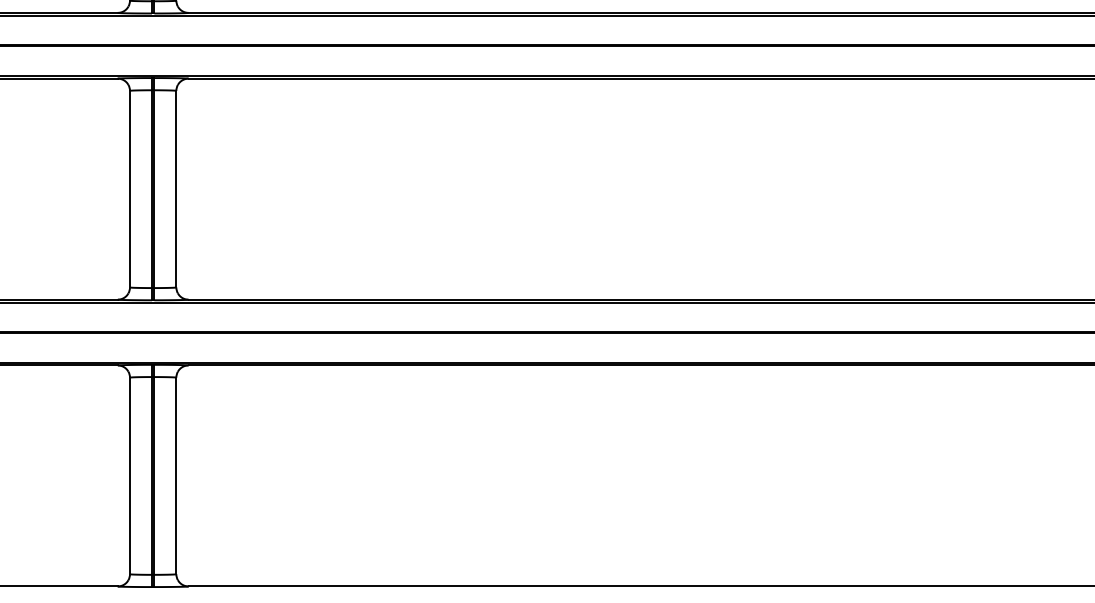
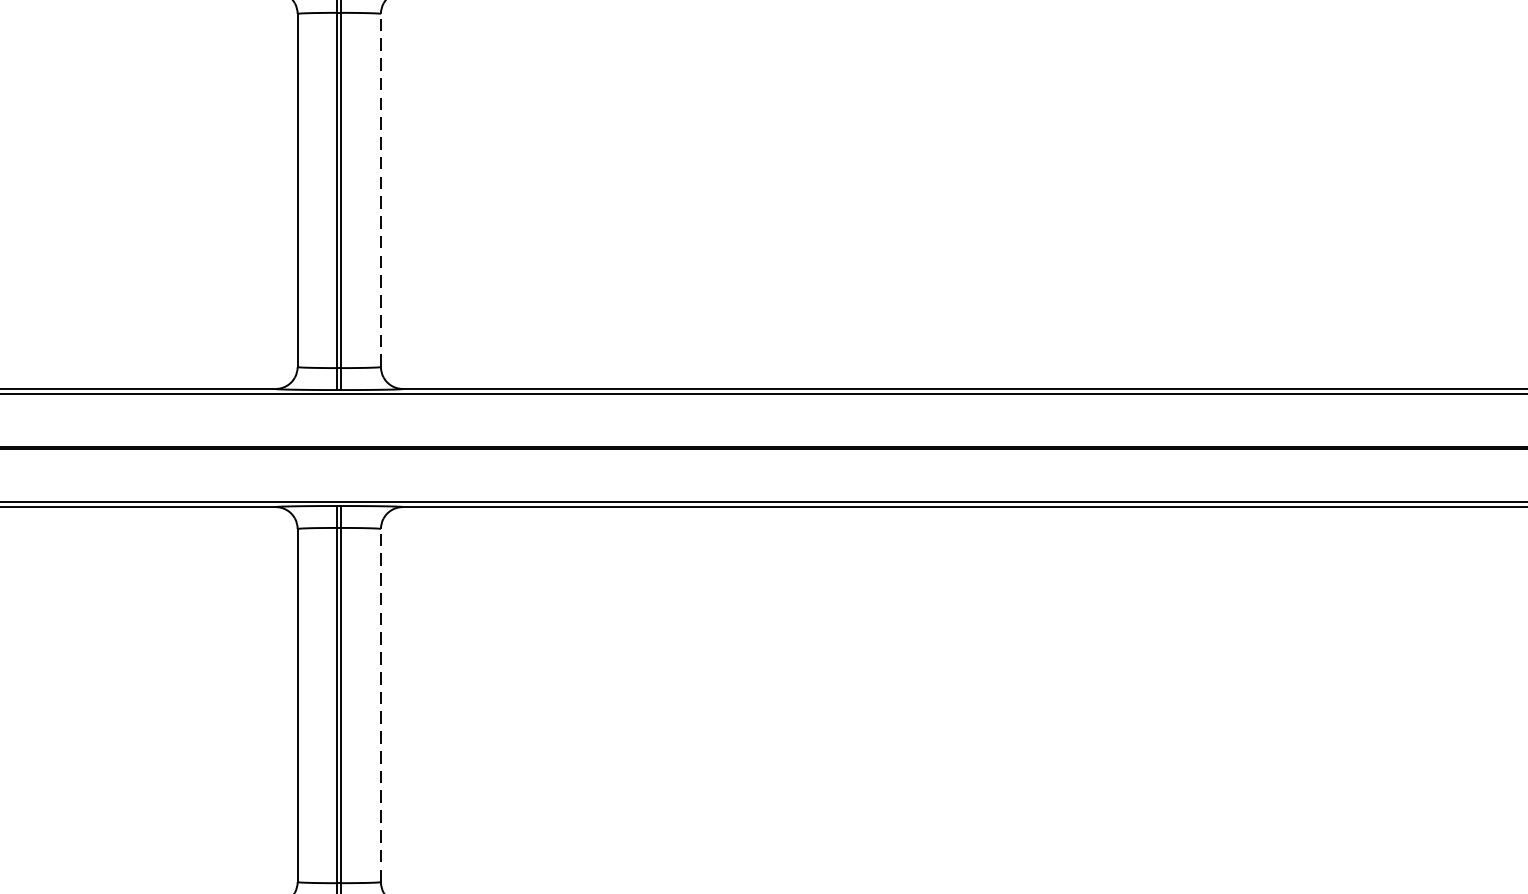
line: (176, 188) -> (381, 189), solid -> dashed
line: (176, 475) -> (381, 704), solid -> dashed

